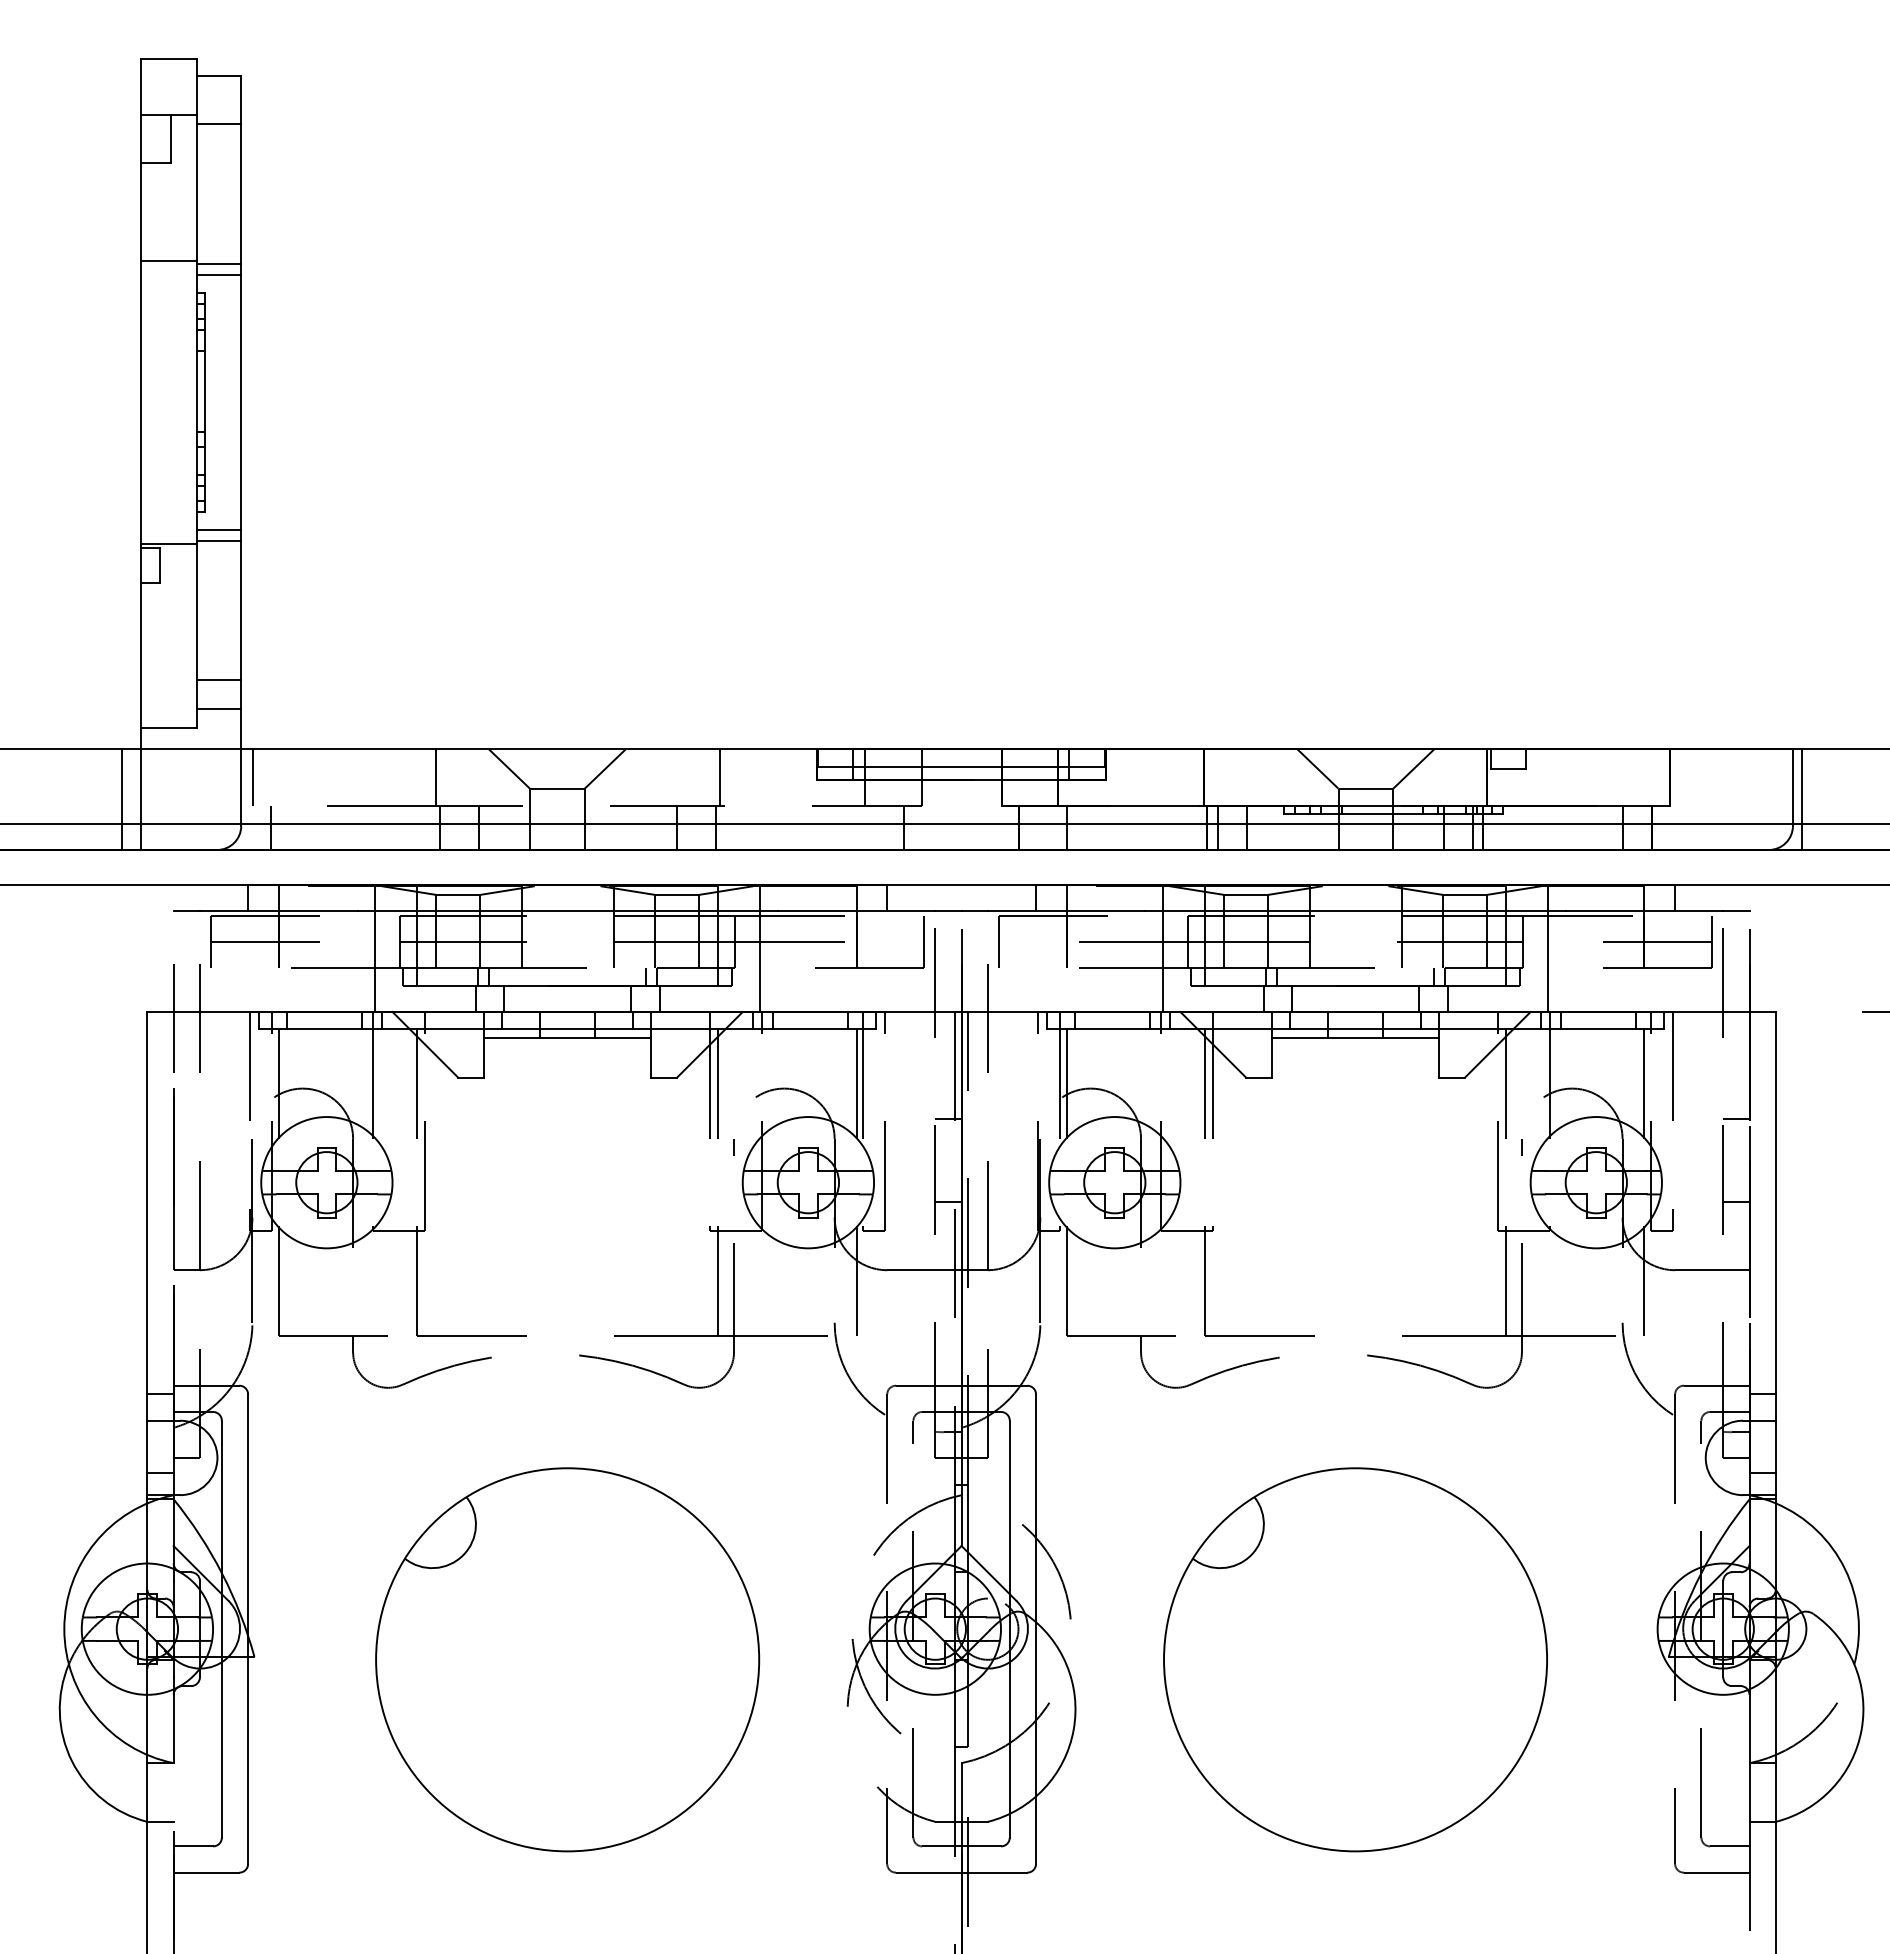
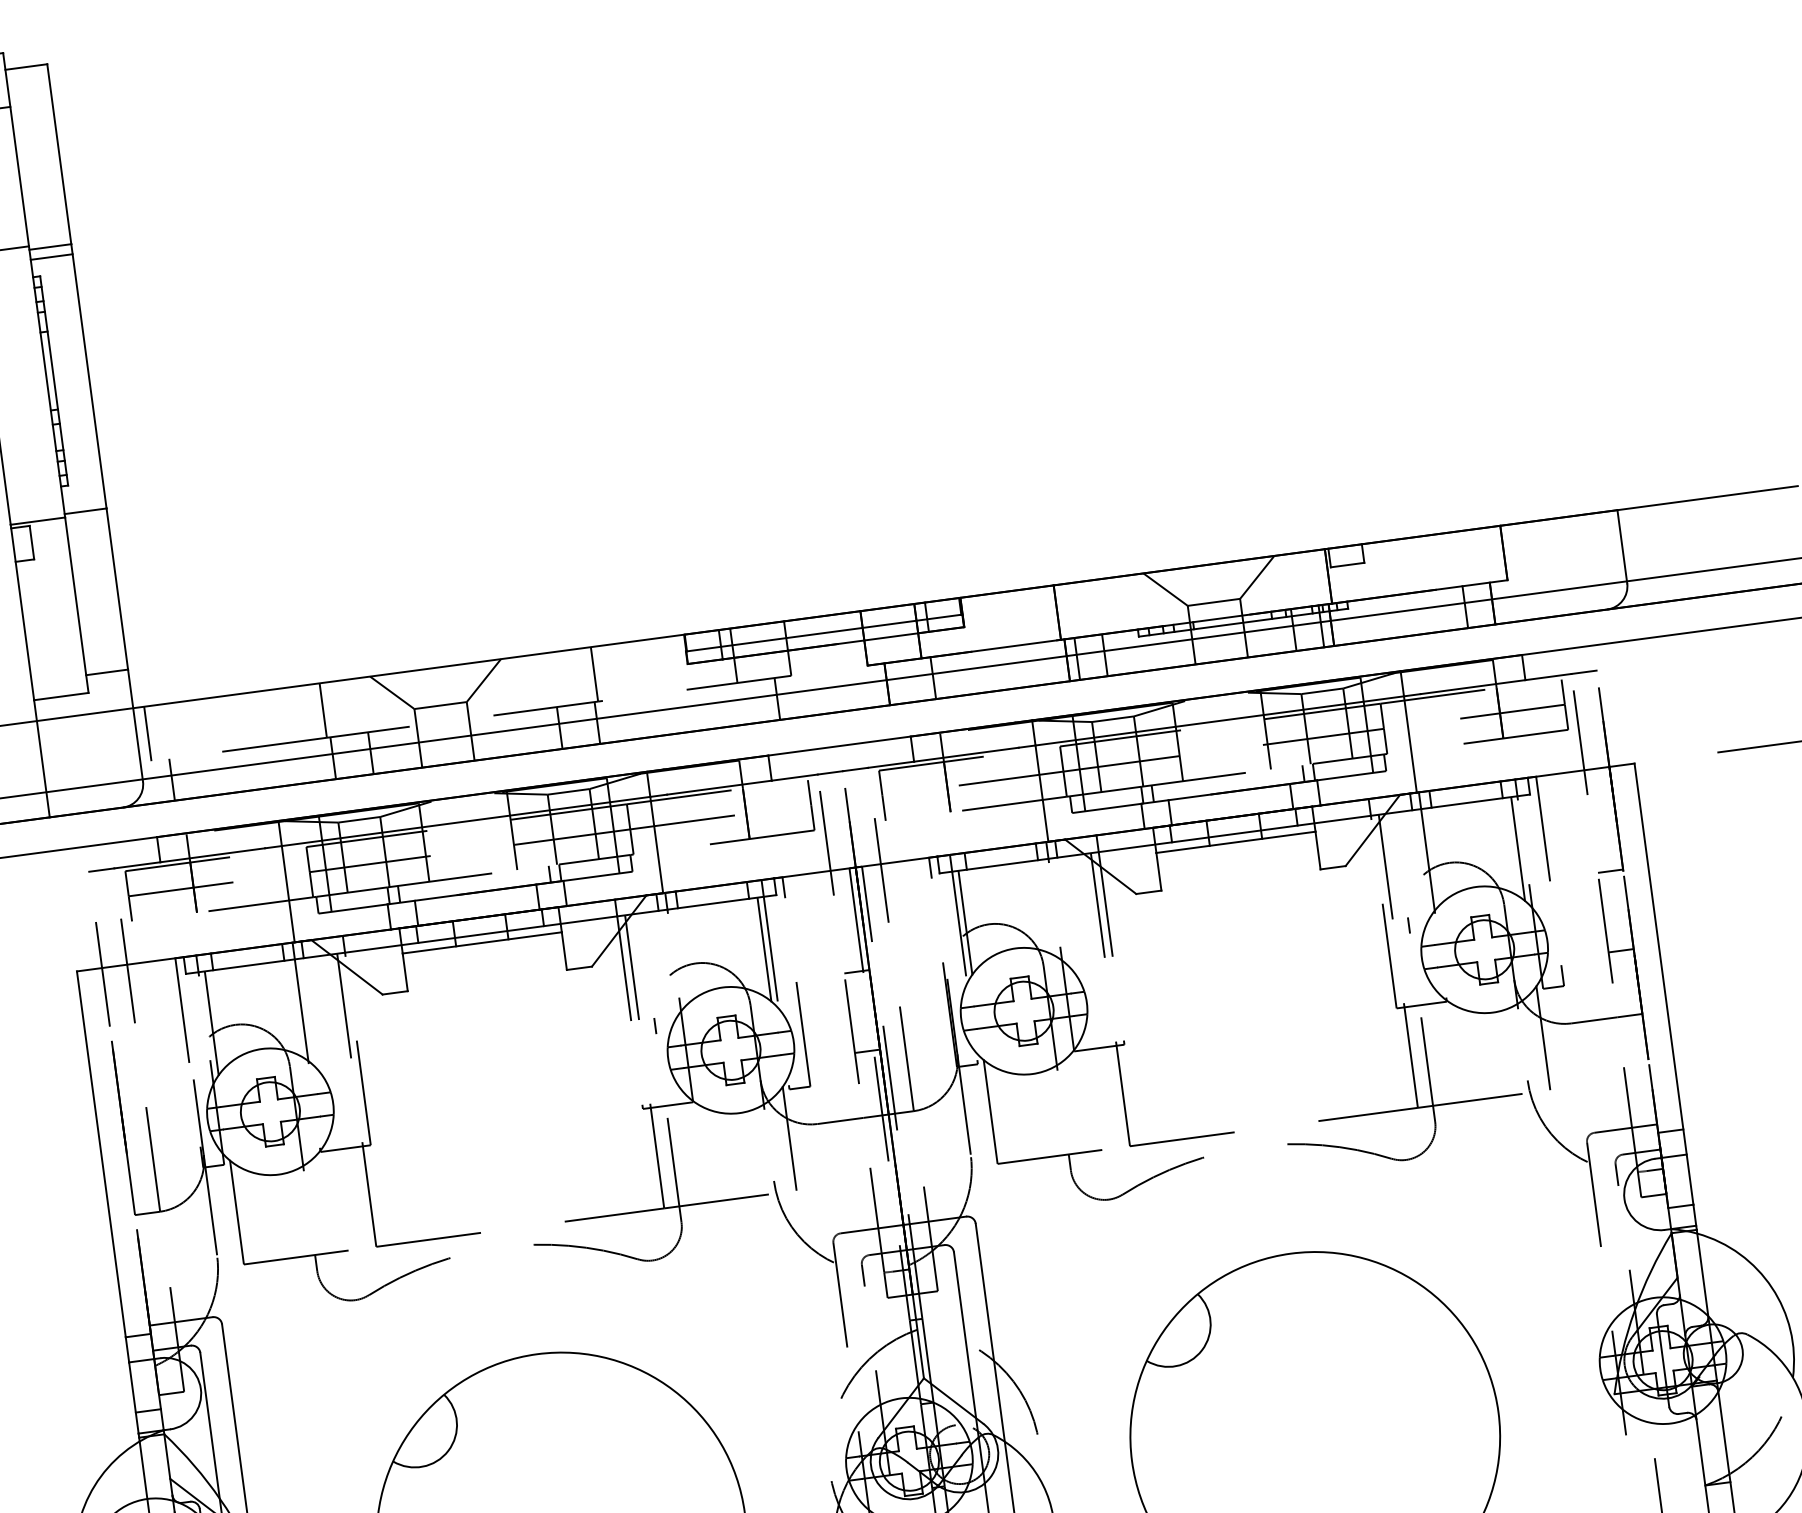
line: (219, 124) -> (32, 113), removed
line: (219, 529) -> (84, 500), removed
line: (219, 680) -> (103, 645), removed
line: (121, 799) -> (25, 771), removed
line: (1801, 799) -> (1632, 557), removed

